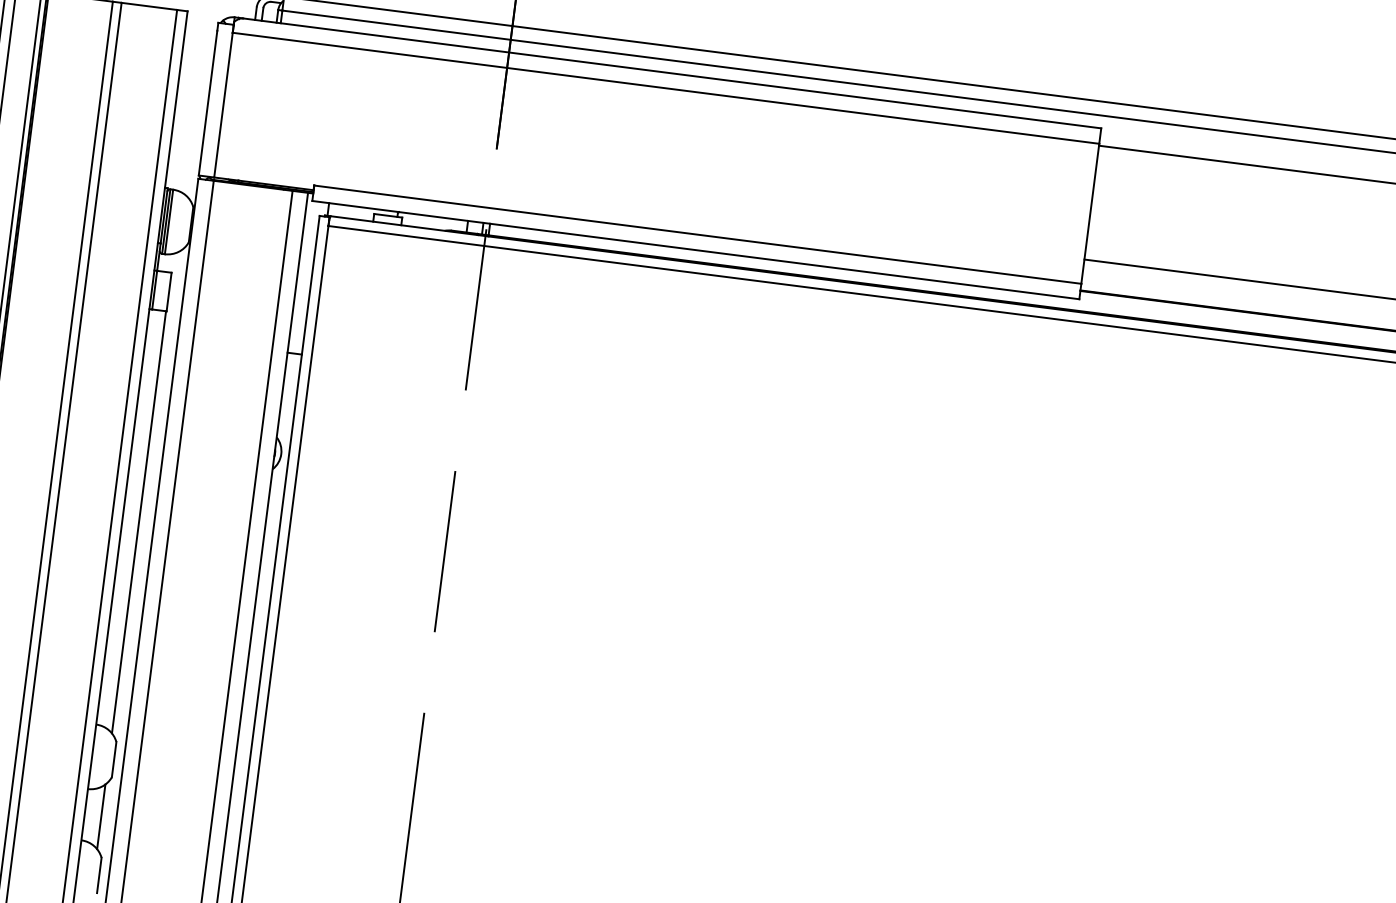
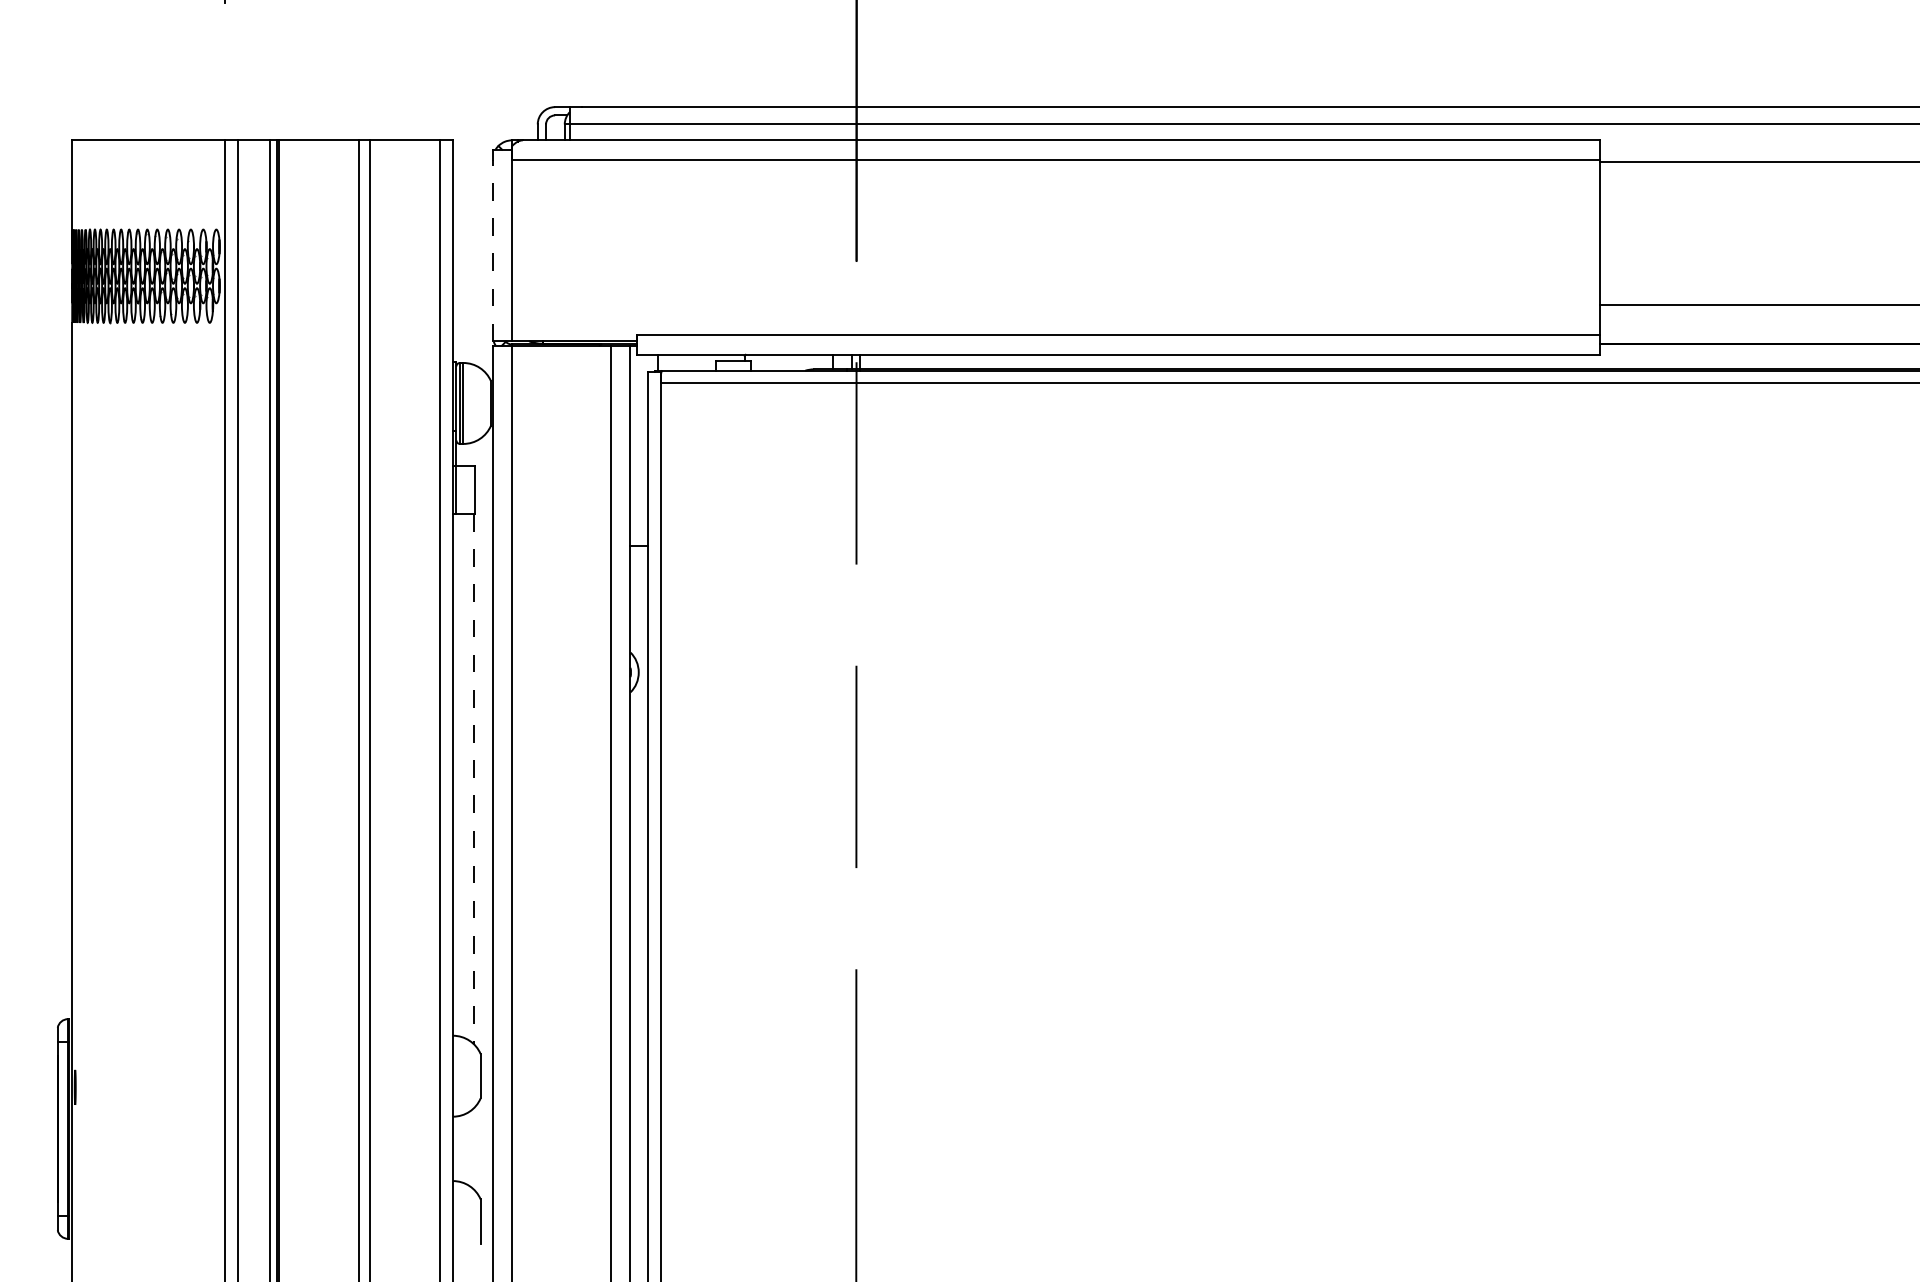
line: (207, 103) -> (492, 250), solid -> dashed
line: (138, 522) -> (473, 779), solid -> dashed
line: (101, 816) -> (473, 1148), removed

